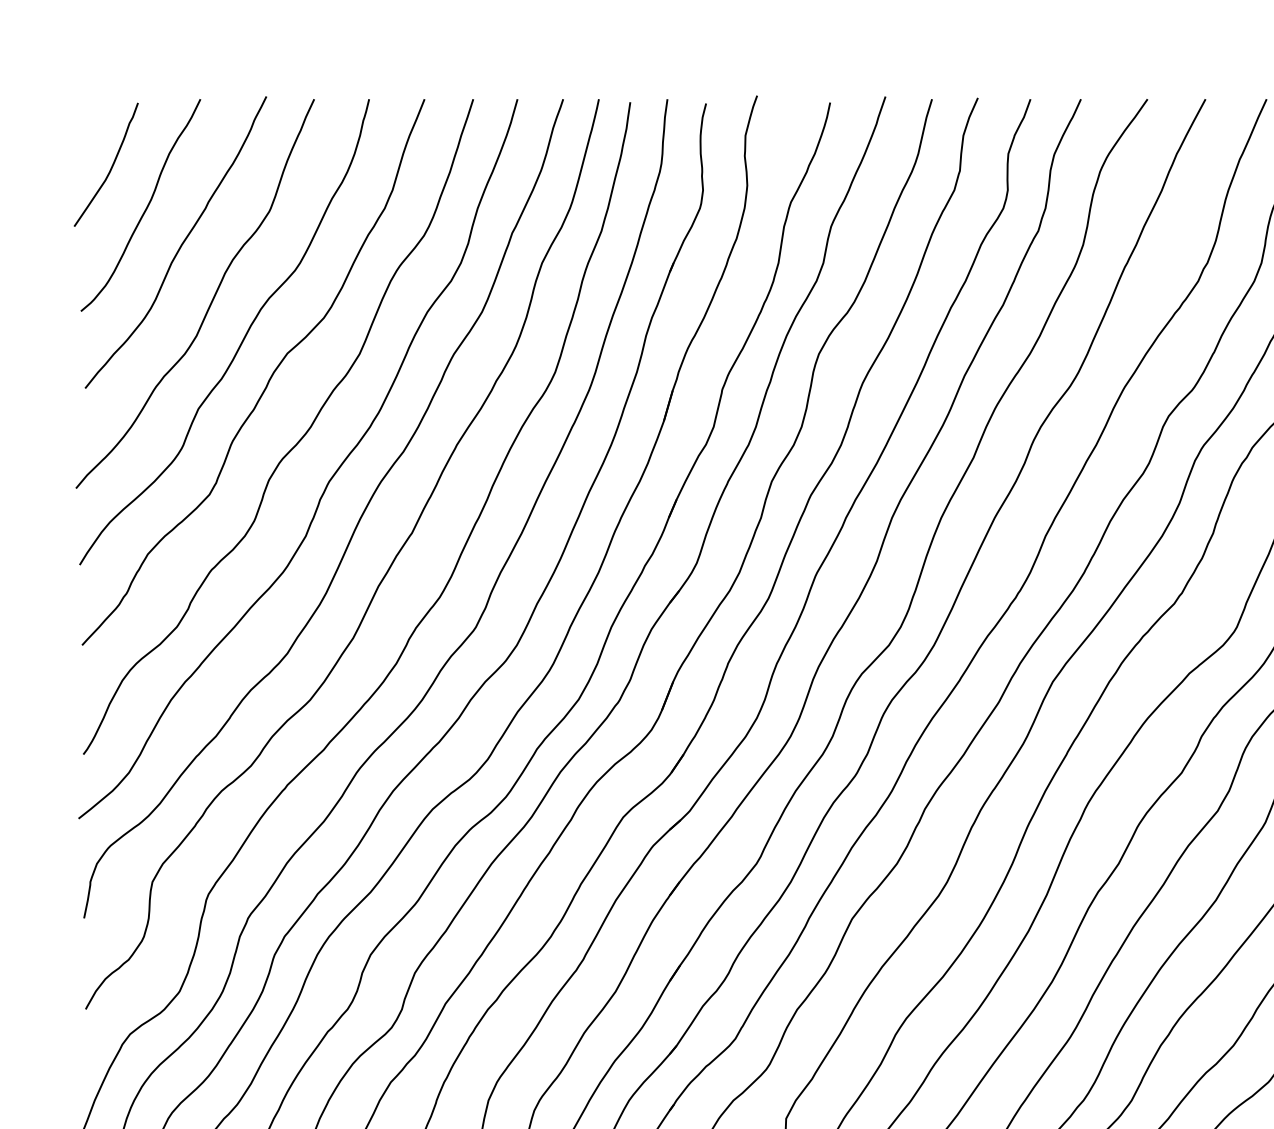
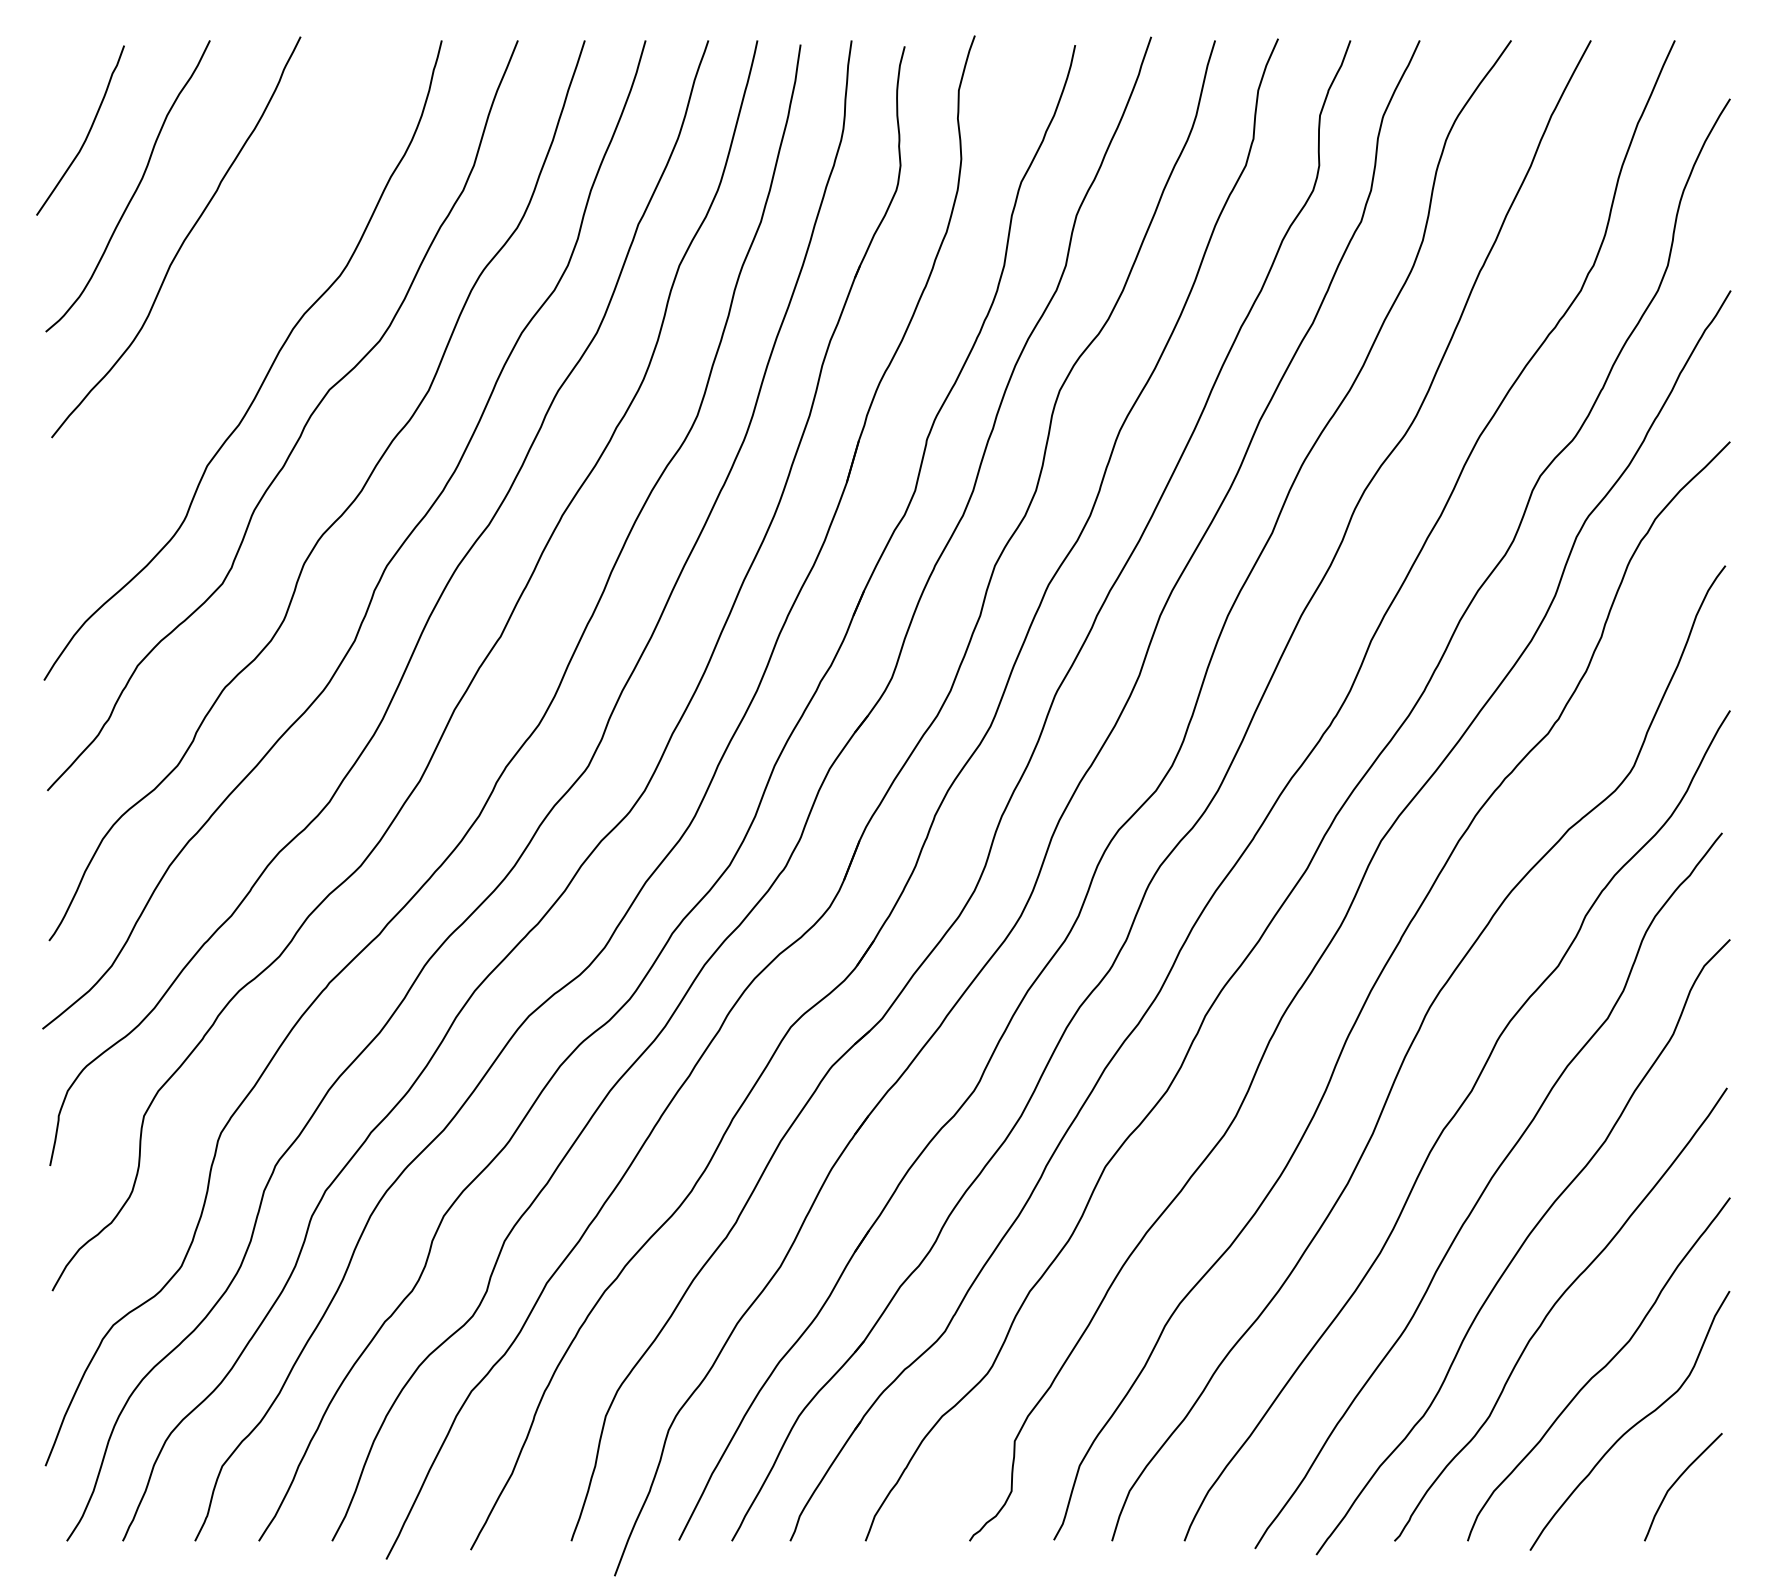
curve: (211, 300) -> (225, 316), removed

